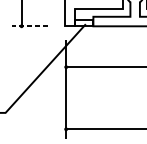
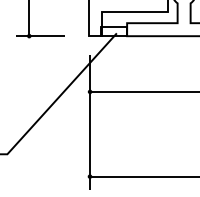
line: (29, 26) -> (40, 36), dashed -> solid

